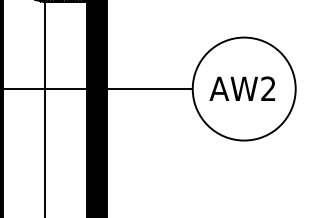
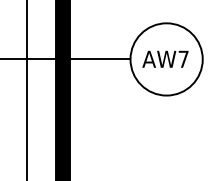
text: (268, 87) -> (183, 58), AW2 -> AW7

